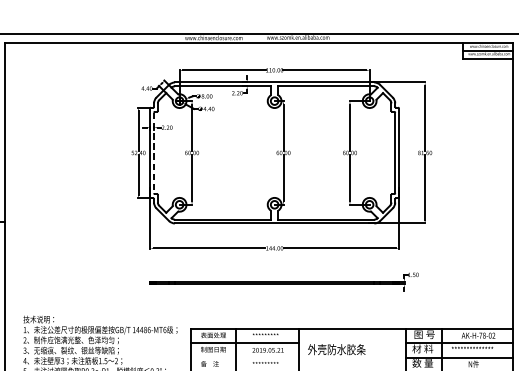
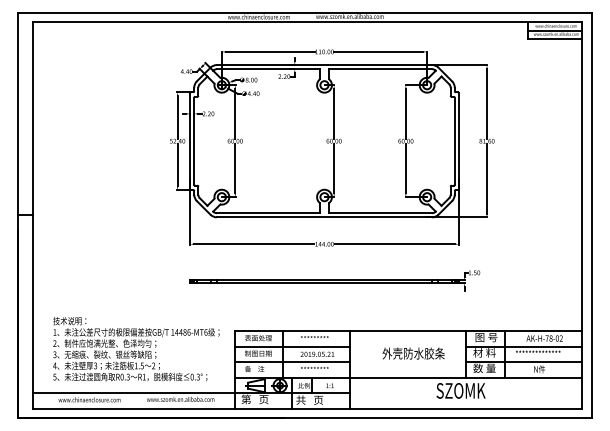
line: (154, 153) -> (194, 141), dashed -> solid
text: (336, 349) -> (413, 353), moved
line: (245, 357) -> (292, 362), added

